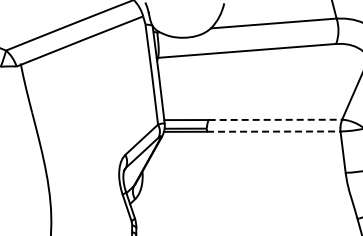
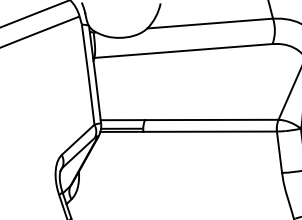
line: (275, 119) -> (211, 119), dashed -> solid
line: (273, 131) -> (209, 131), dashed -> solid

